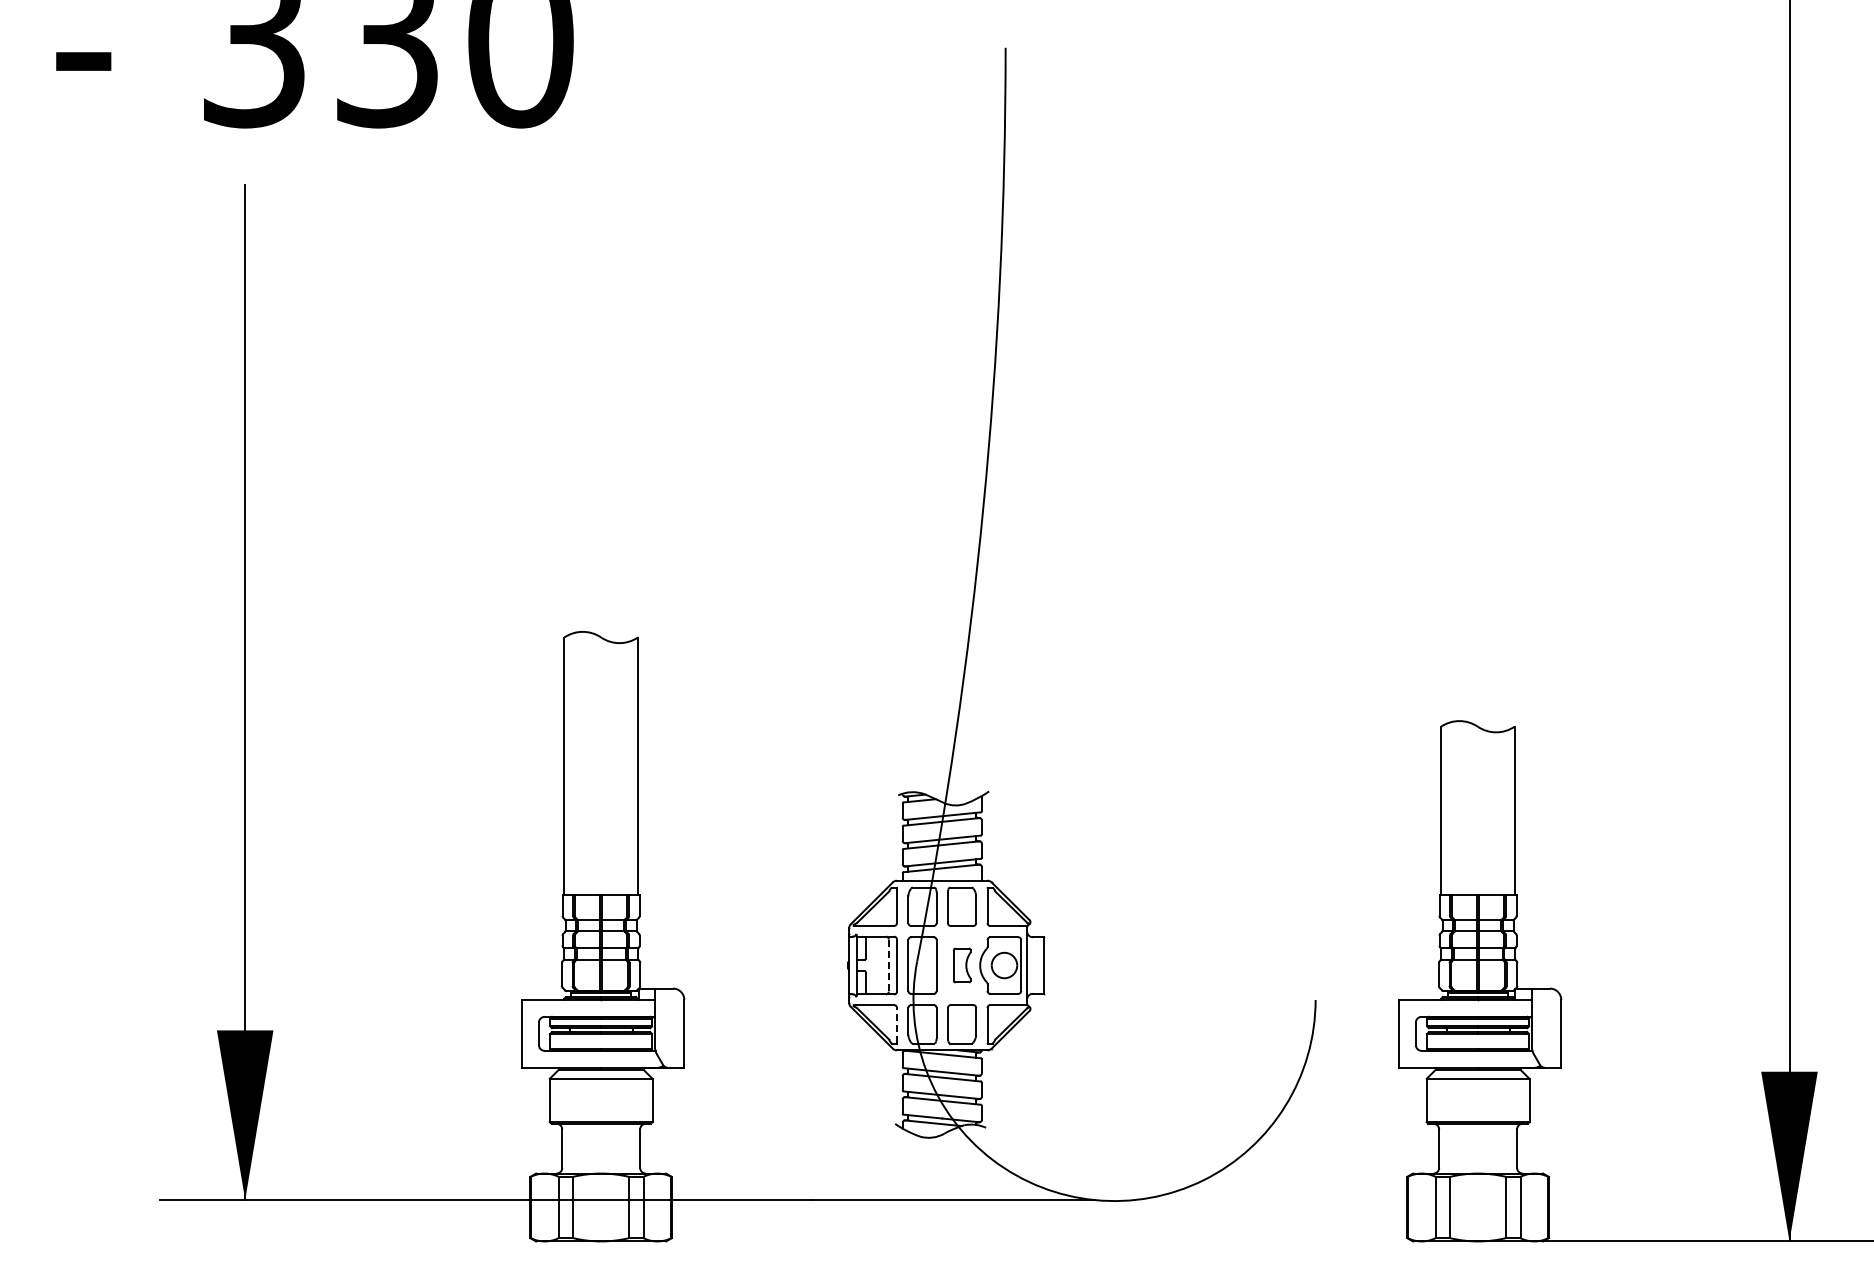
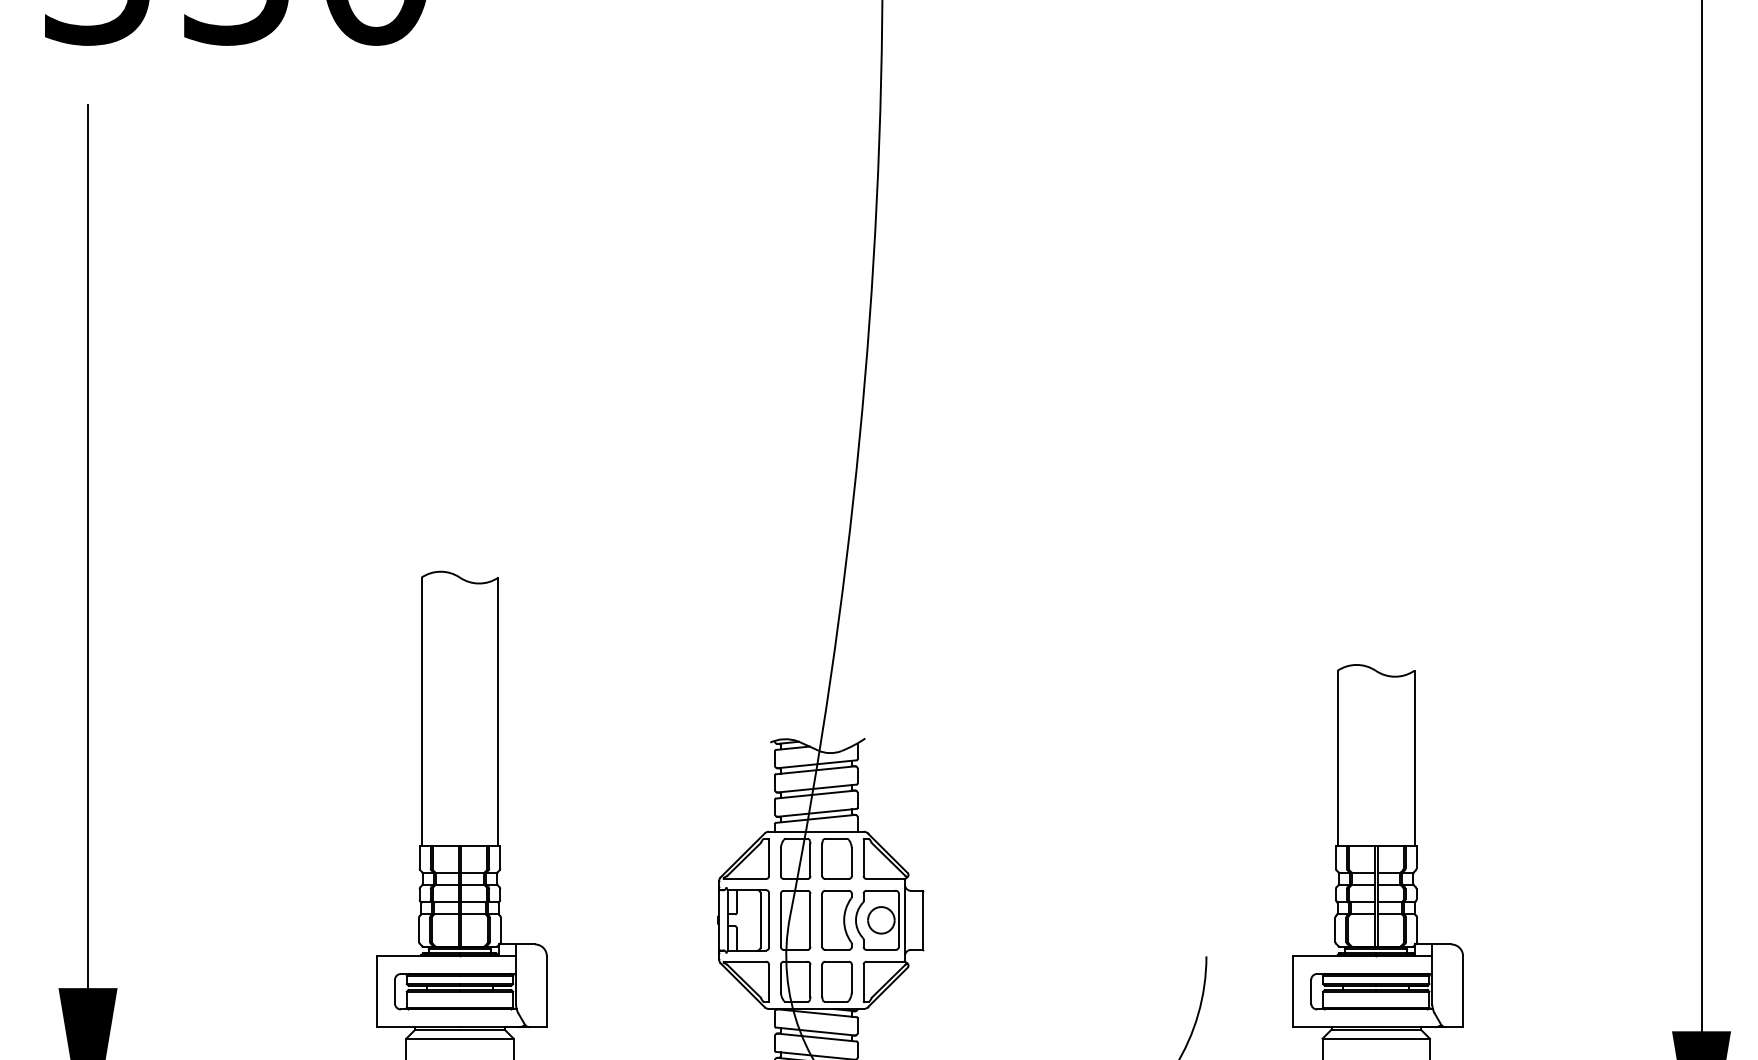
part: (962, 965) -> (837, 920), size x1.67
line: (888, 966) -> (760, 921), dashed -> solid
line: (897, 1024) -> (769, 981), dashed -> solid

